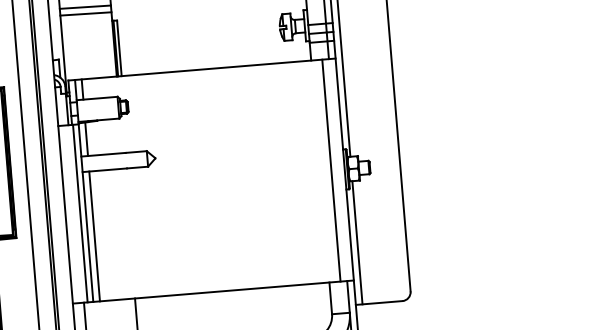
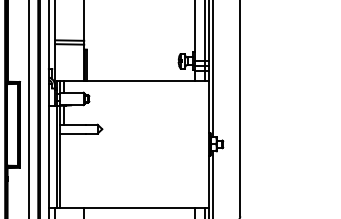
line: (332, 170) -> (201, 144), removed
line: (95, 236) -> (64, 170), removed

